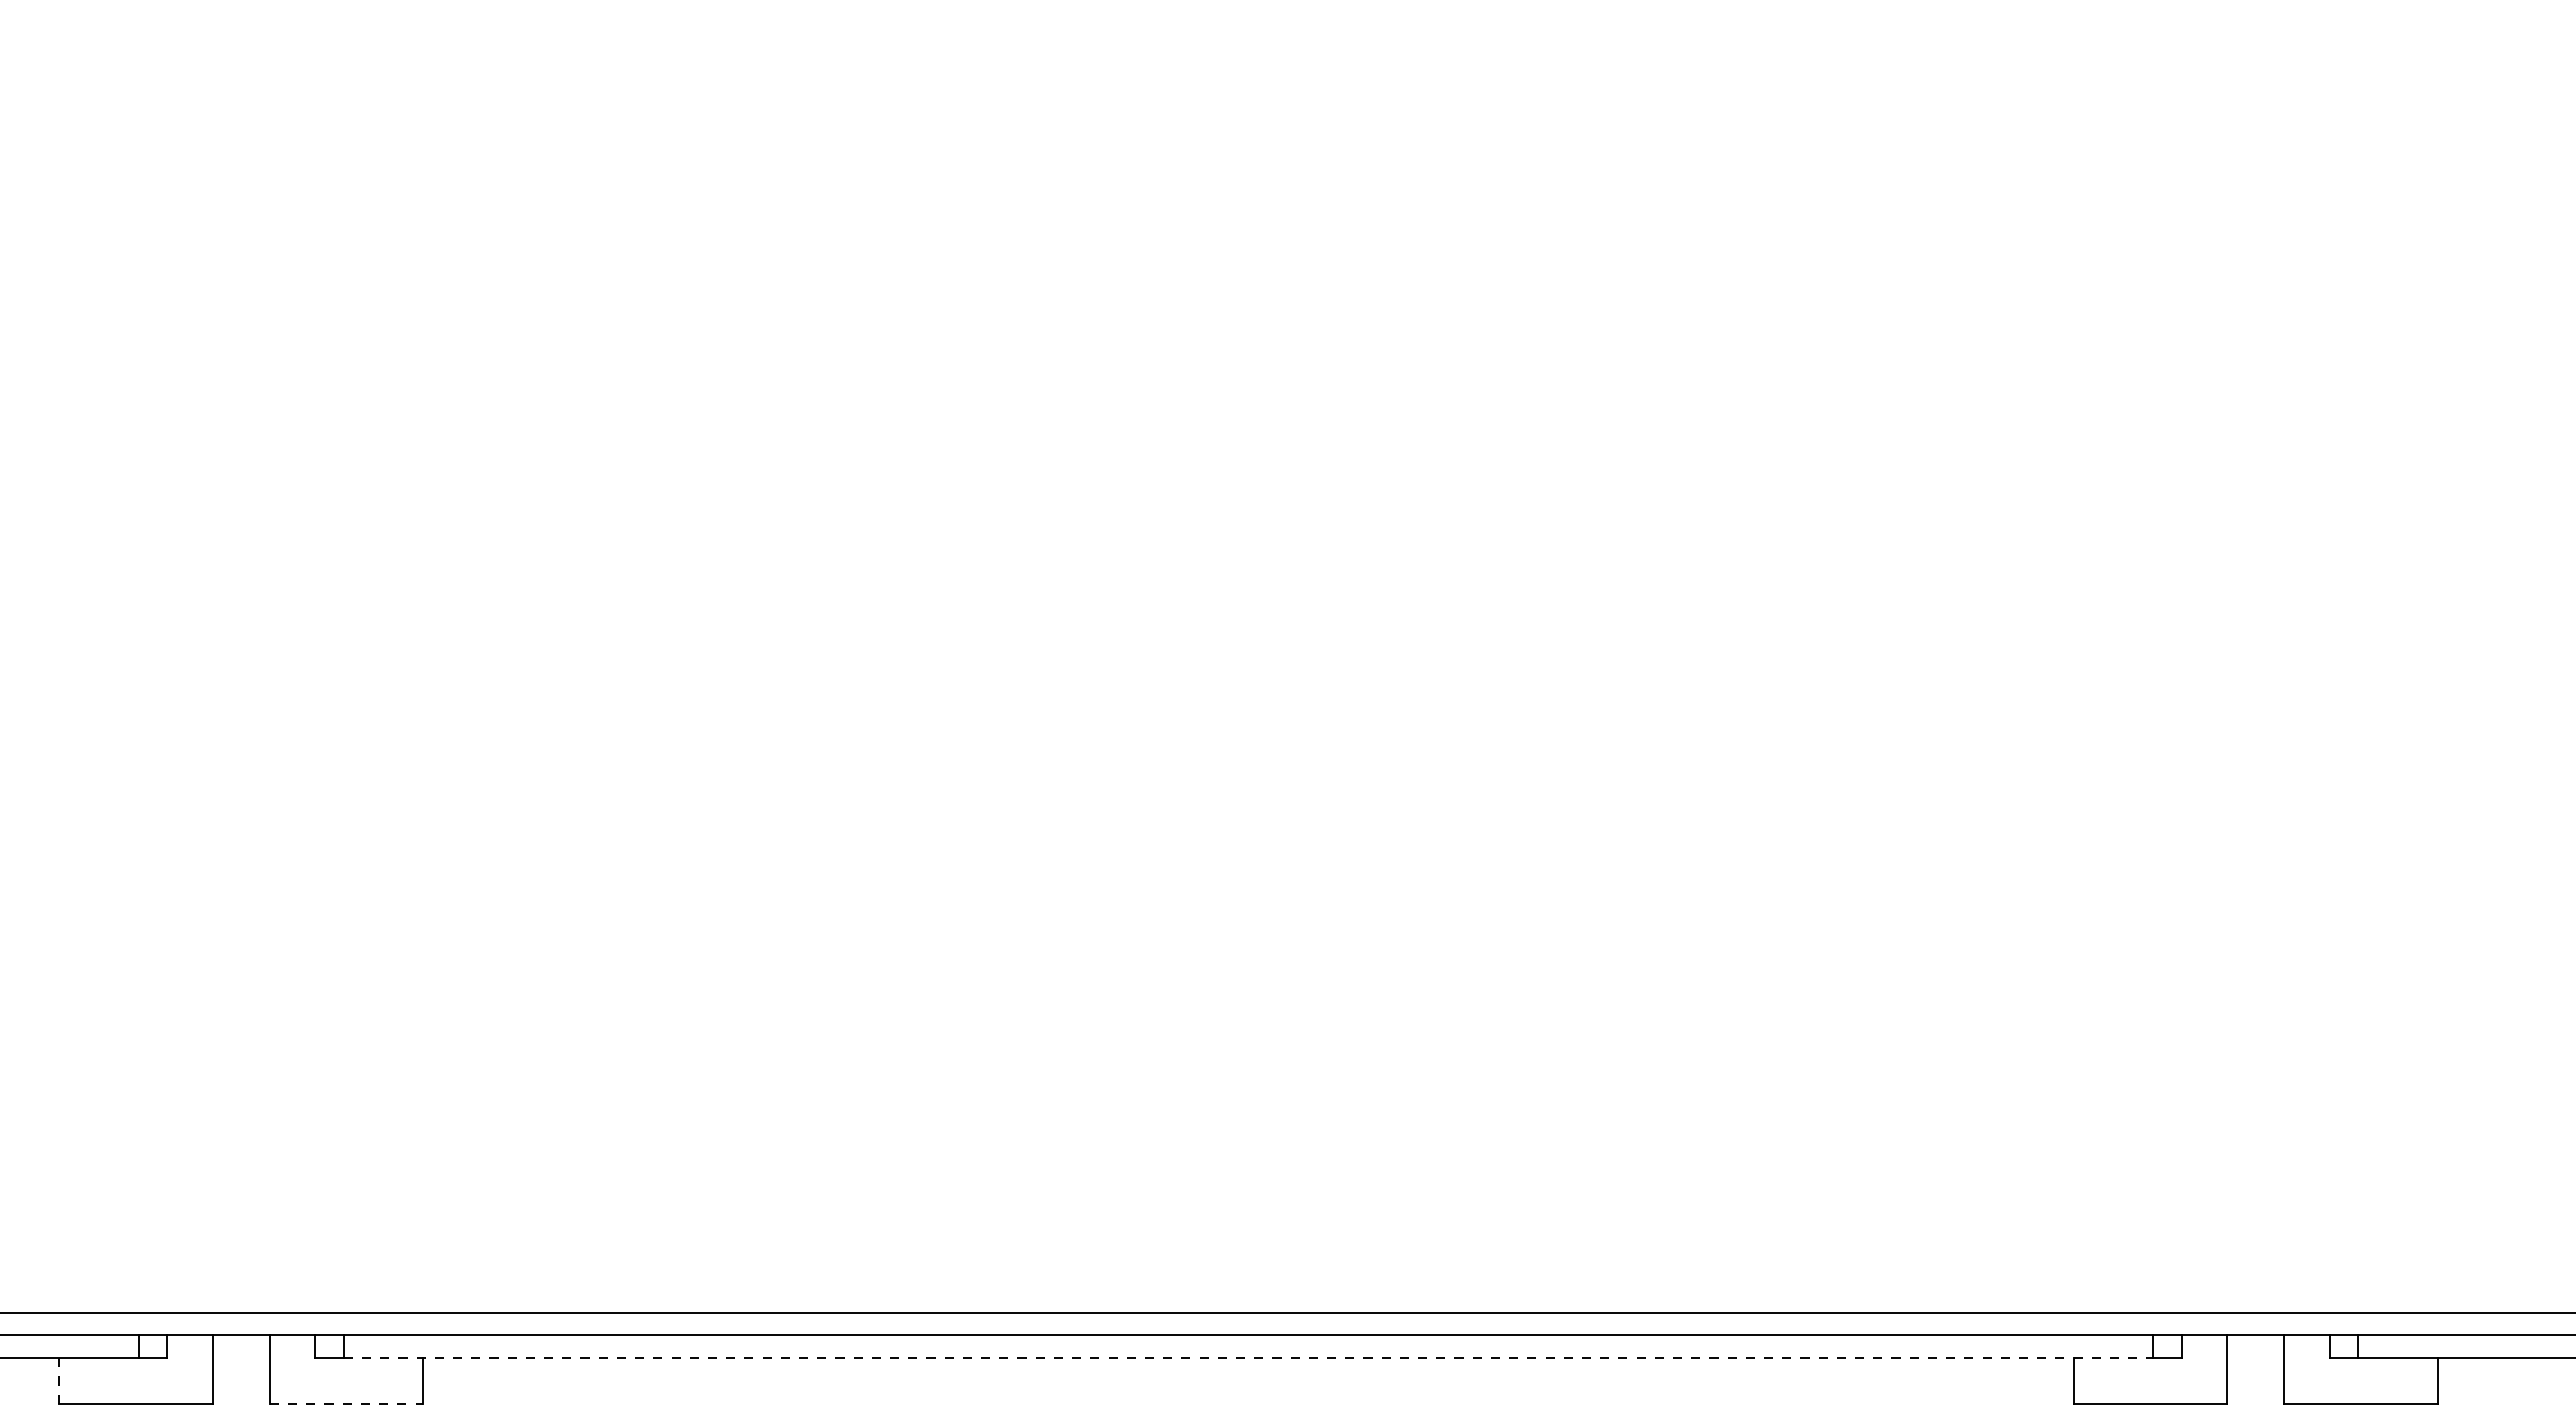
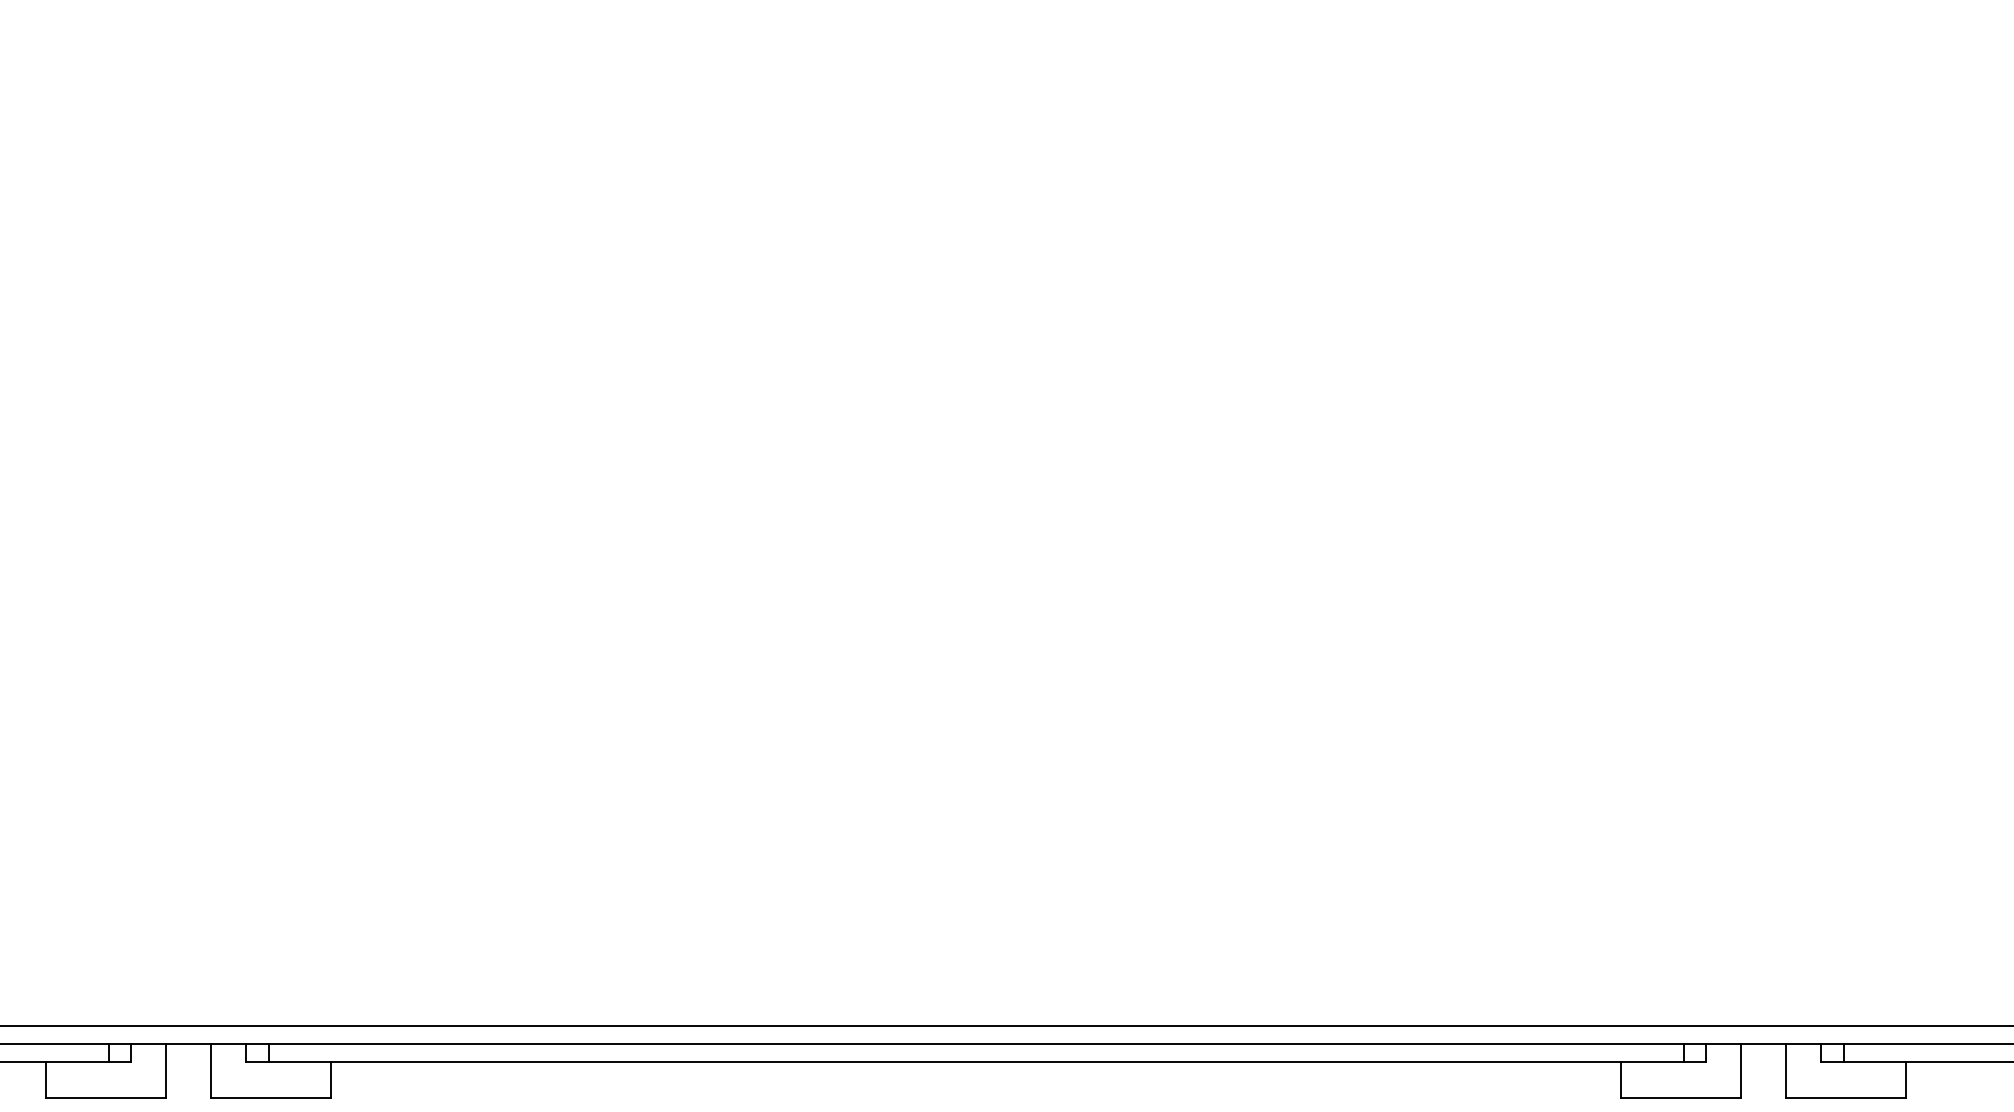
line: (1248, 1358) -> (976, 1062), dashed -> solid
line: (59, 1380) -> (46, 1079), dashed -> solid
line: (346, 1403) -> (270, 1097), dashed -> solid

